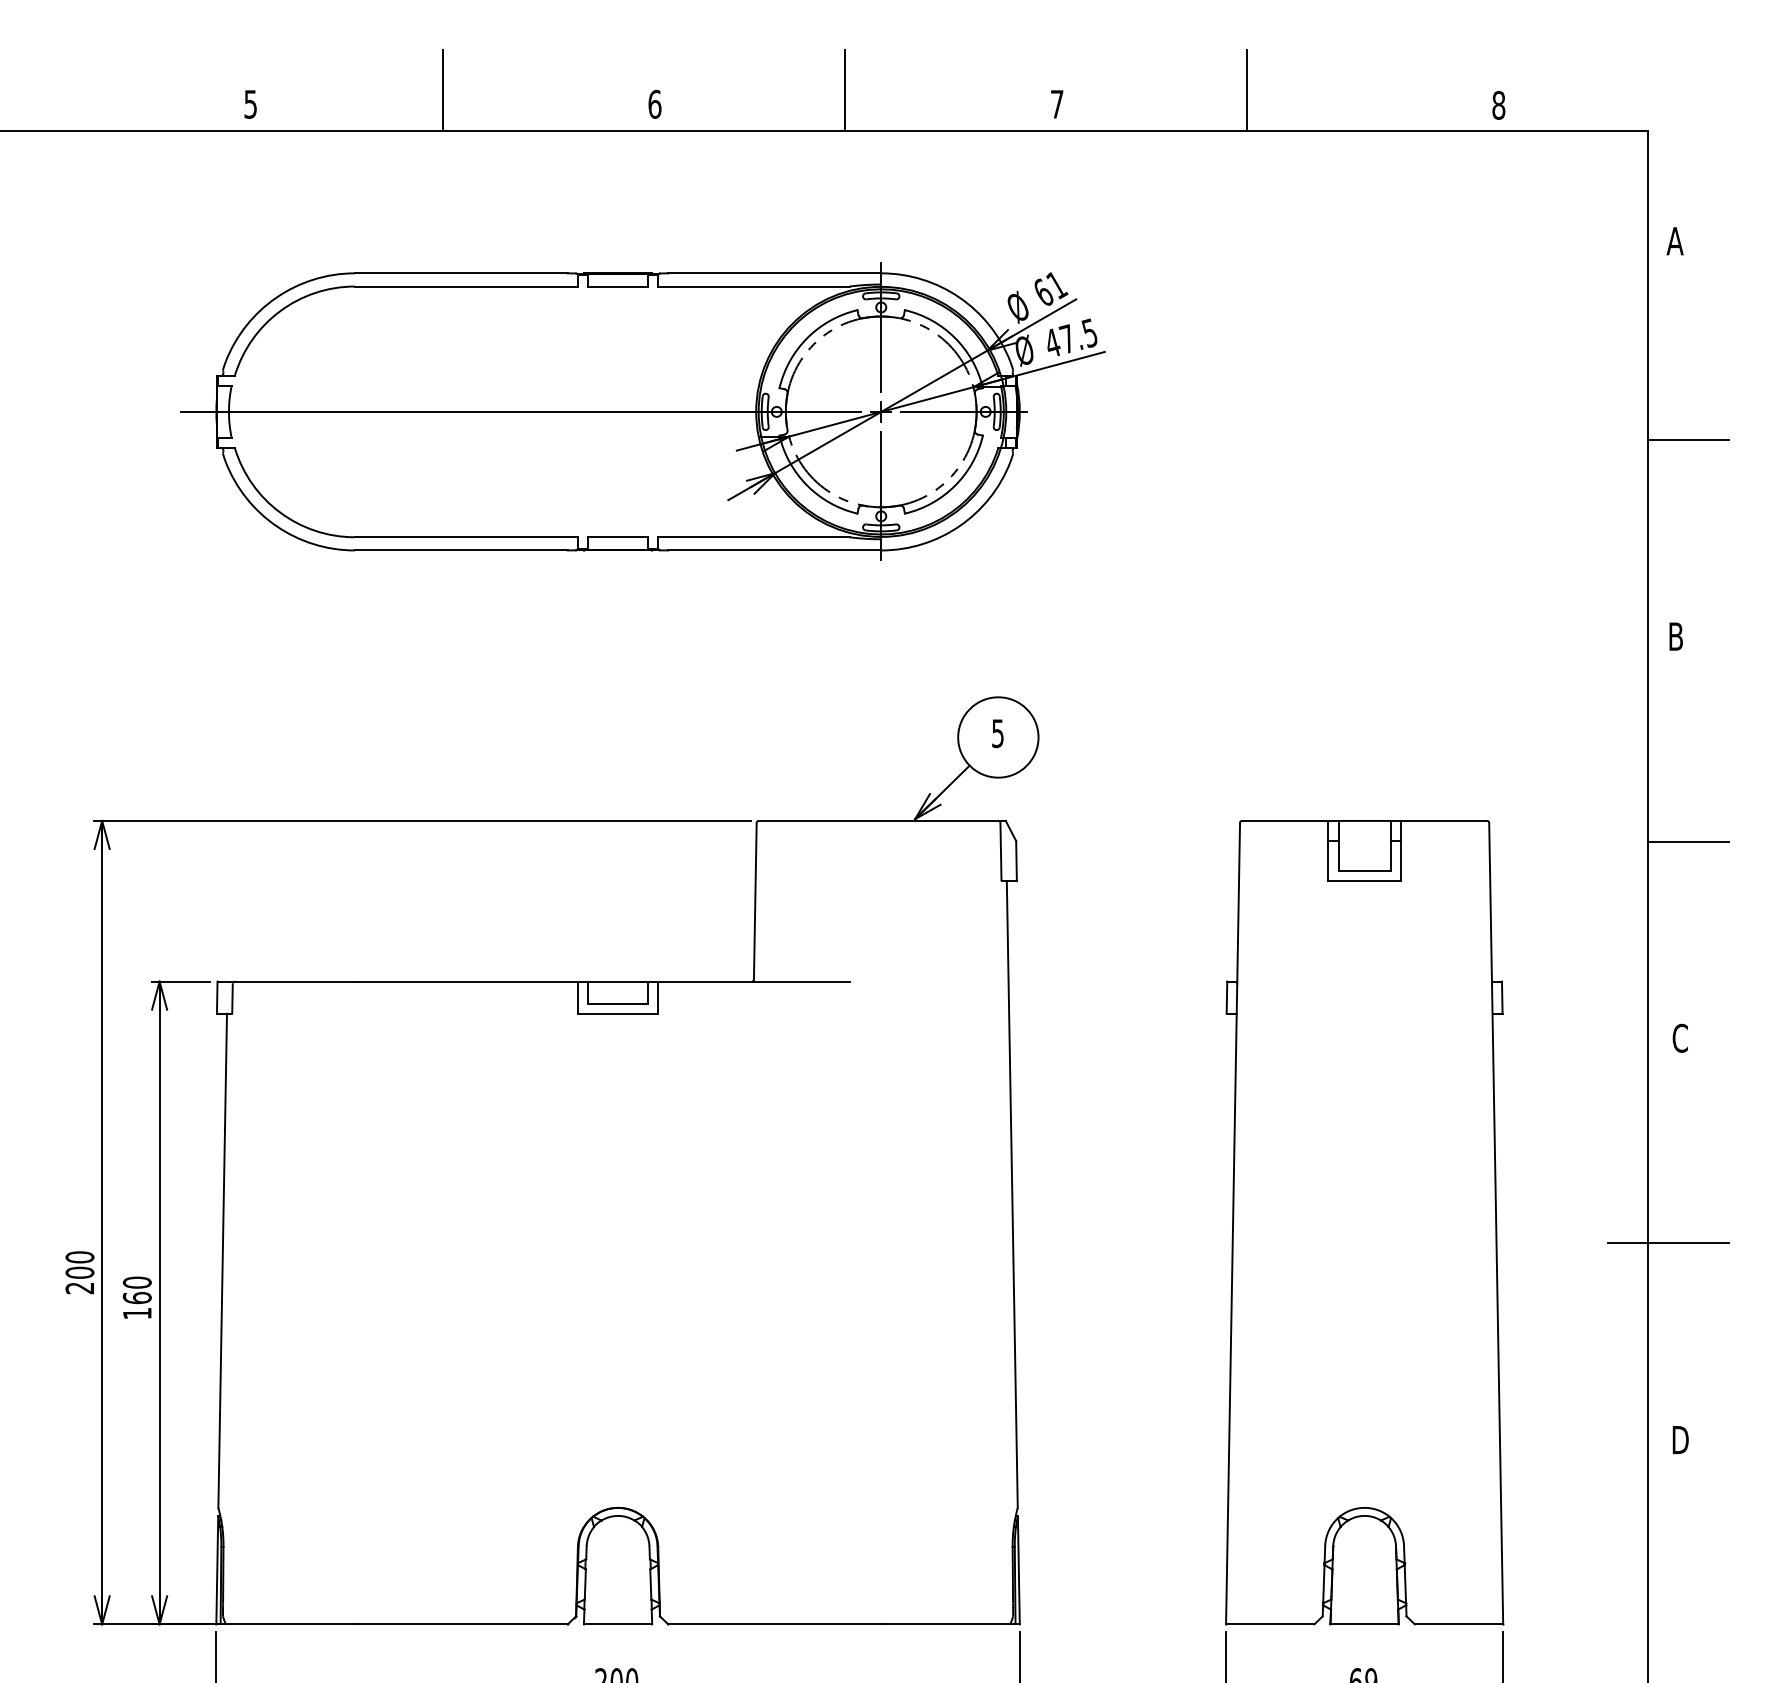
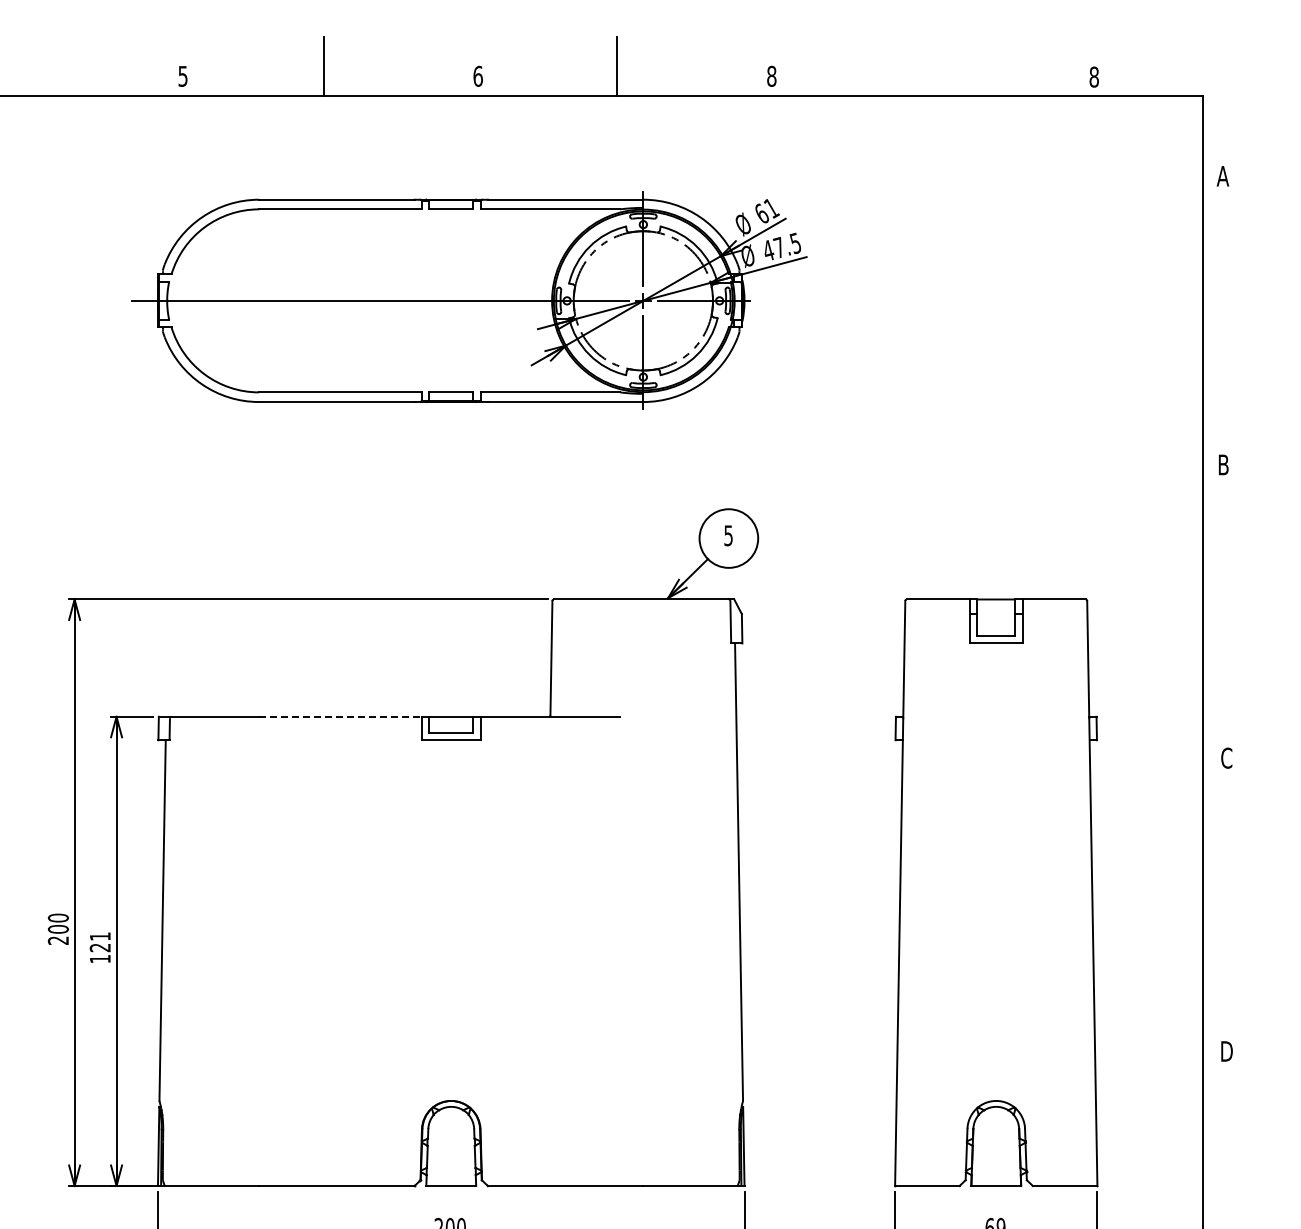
line: (1247, 89) -> (910, 65), removed
text: (1056, 103) -> (771, 75), 7 -> 8
line: (1688, 440) -> (1232, 321), removed
line: (1688, 841) -> (1232, 614), removed
line: (467, 981) -> (341, 716), solid -> dashed
line: (1667, 1242) -> (1217, 907), removed
text: (136, 1290) -> (99, 942), 160 -> 121

